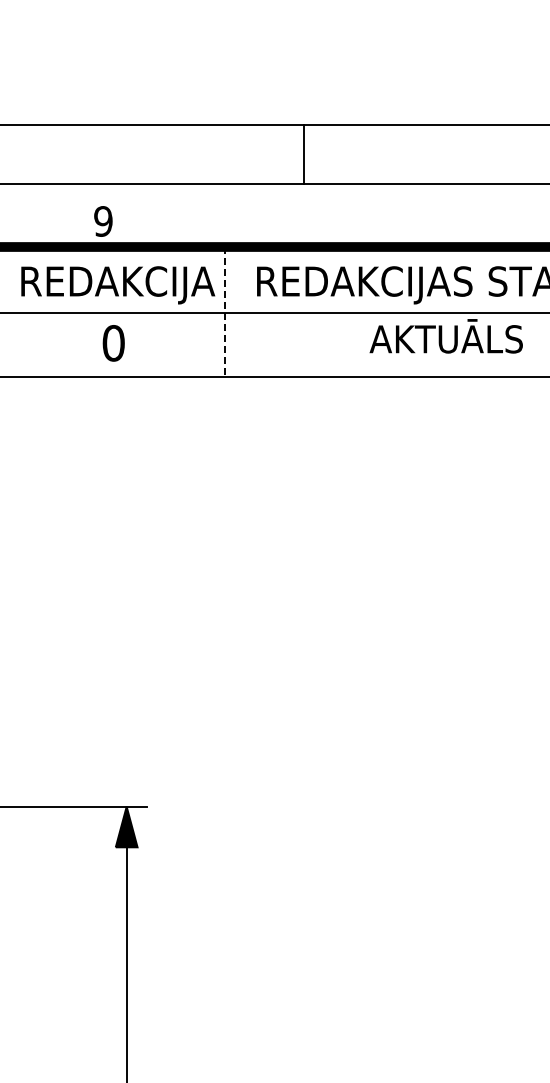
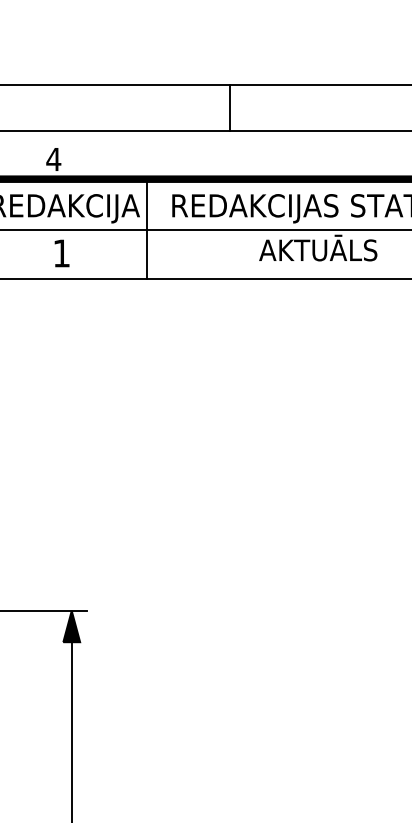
line: (304, 154) -> (230, 107), moved
text: (103, 221) -> (53, 159), 9 -> 4
line: (224, 312) -> (147, 229), dashed -> solid
text: (113, 343) -> (61, 253), 0 -> 1

